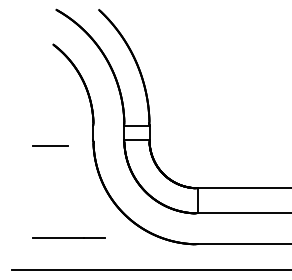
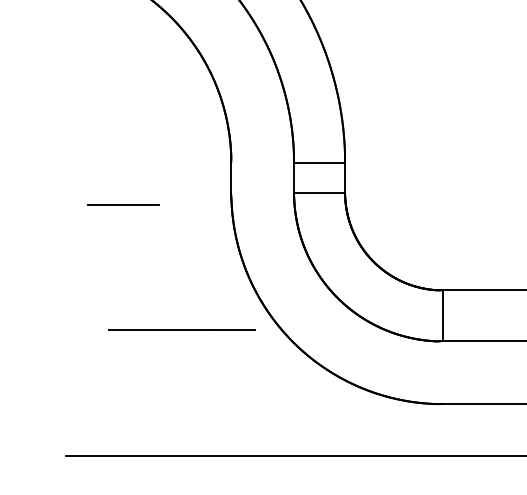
line: (50, 145) -> (123, 203), moved
line: (68, 237) -> (180, 329), moved

